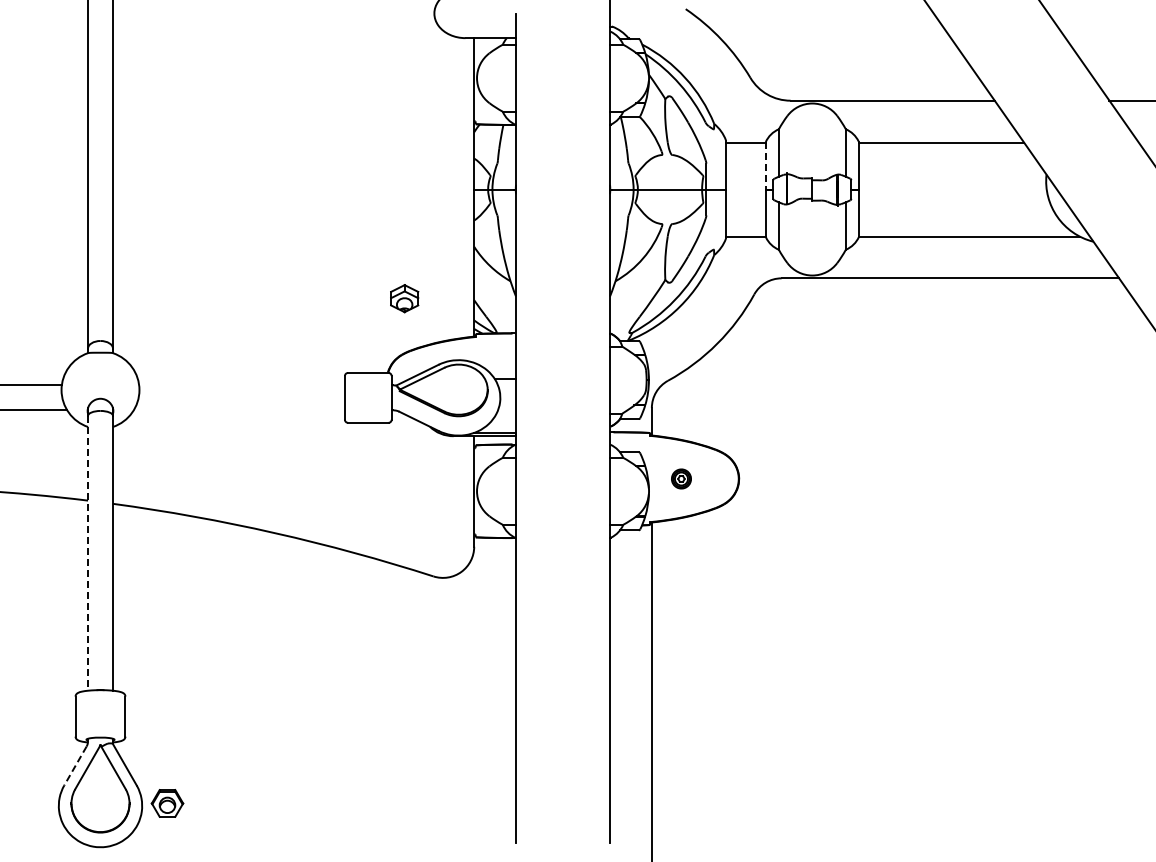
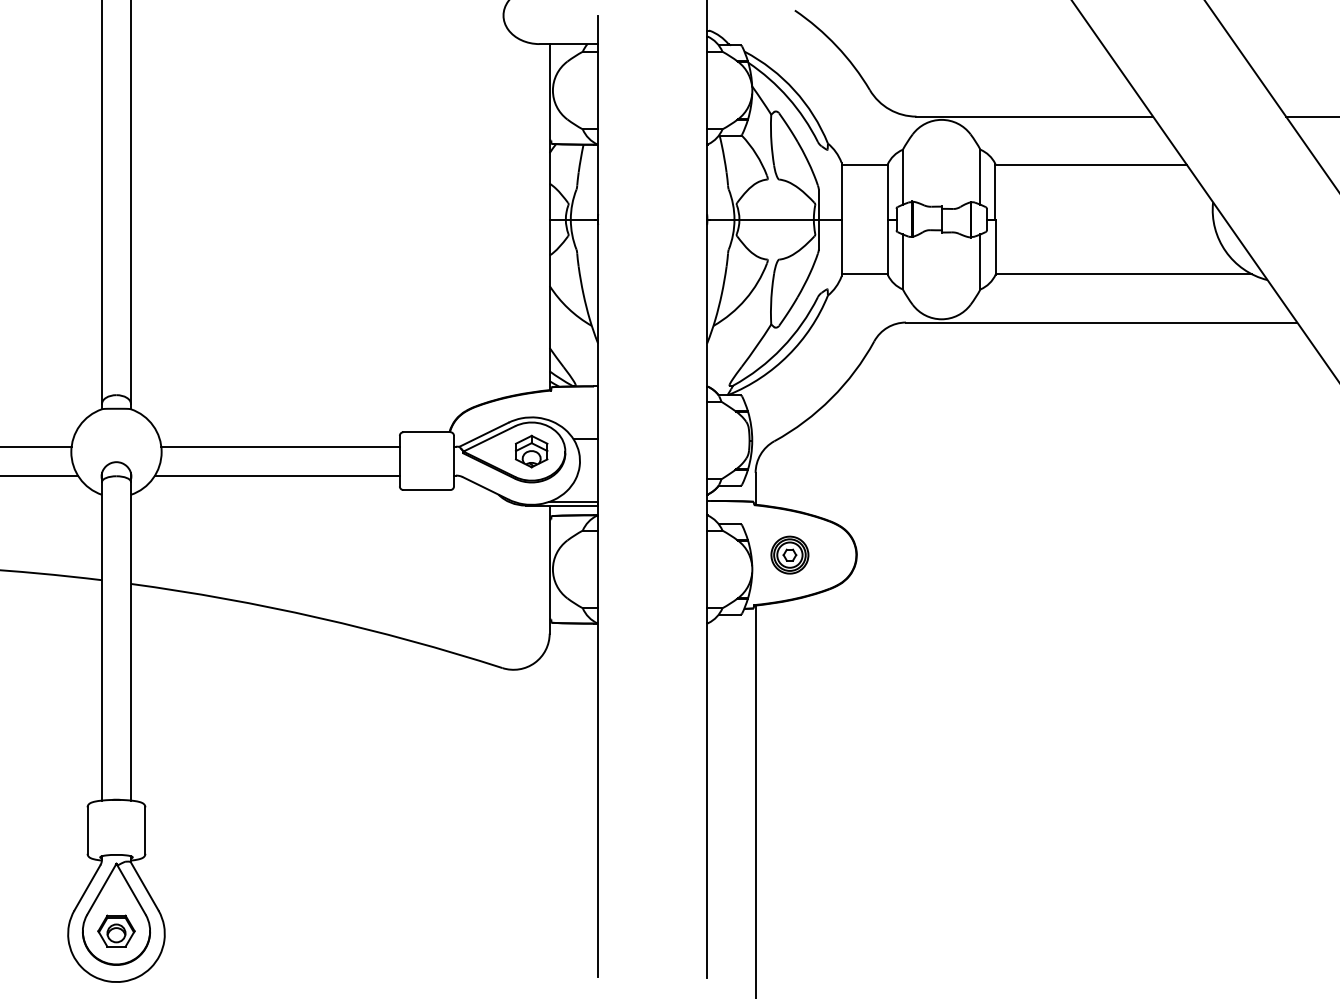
line: (765, 165) -> (887, 191), dashed -> solid
part: (404, 298) -> (531, 451), moved
line: (241, 385) -> (279, 446), added
line: (238, 410) -> (276, 475), added
part: (681, 478) -> (789, 554), size x1.67
line: (88, 553) -> (102, 641), dashed -> solid
line: (75, 766) -> (87, 888), dashed -> solid
part: (167, 803) -> (116, 931), moved

